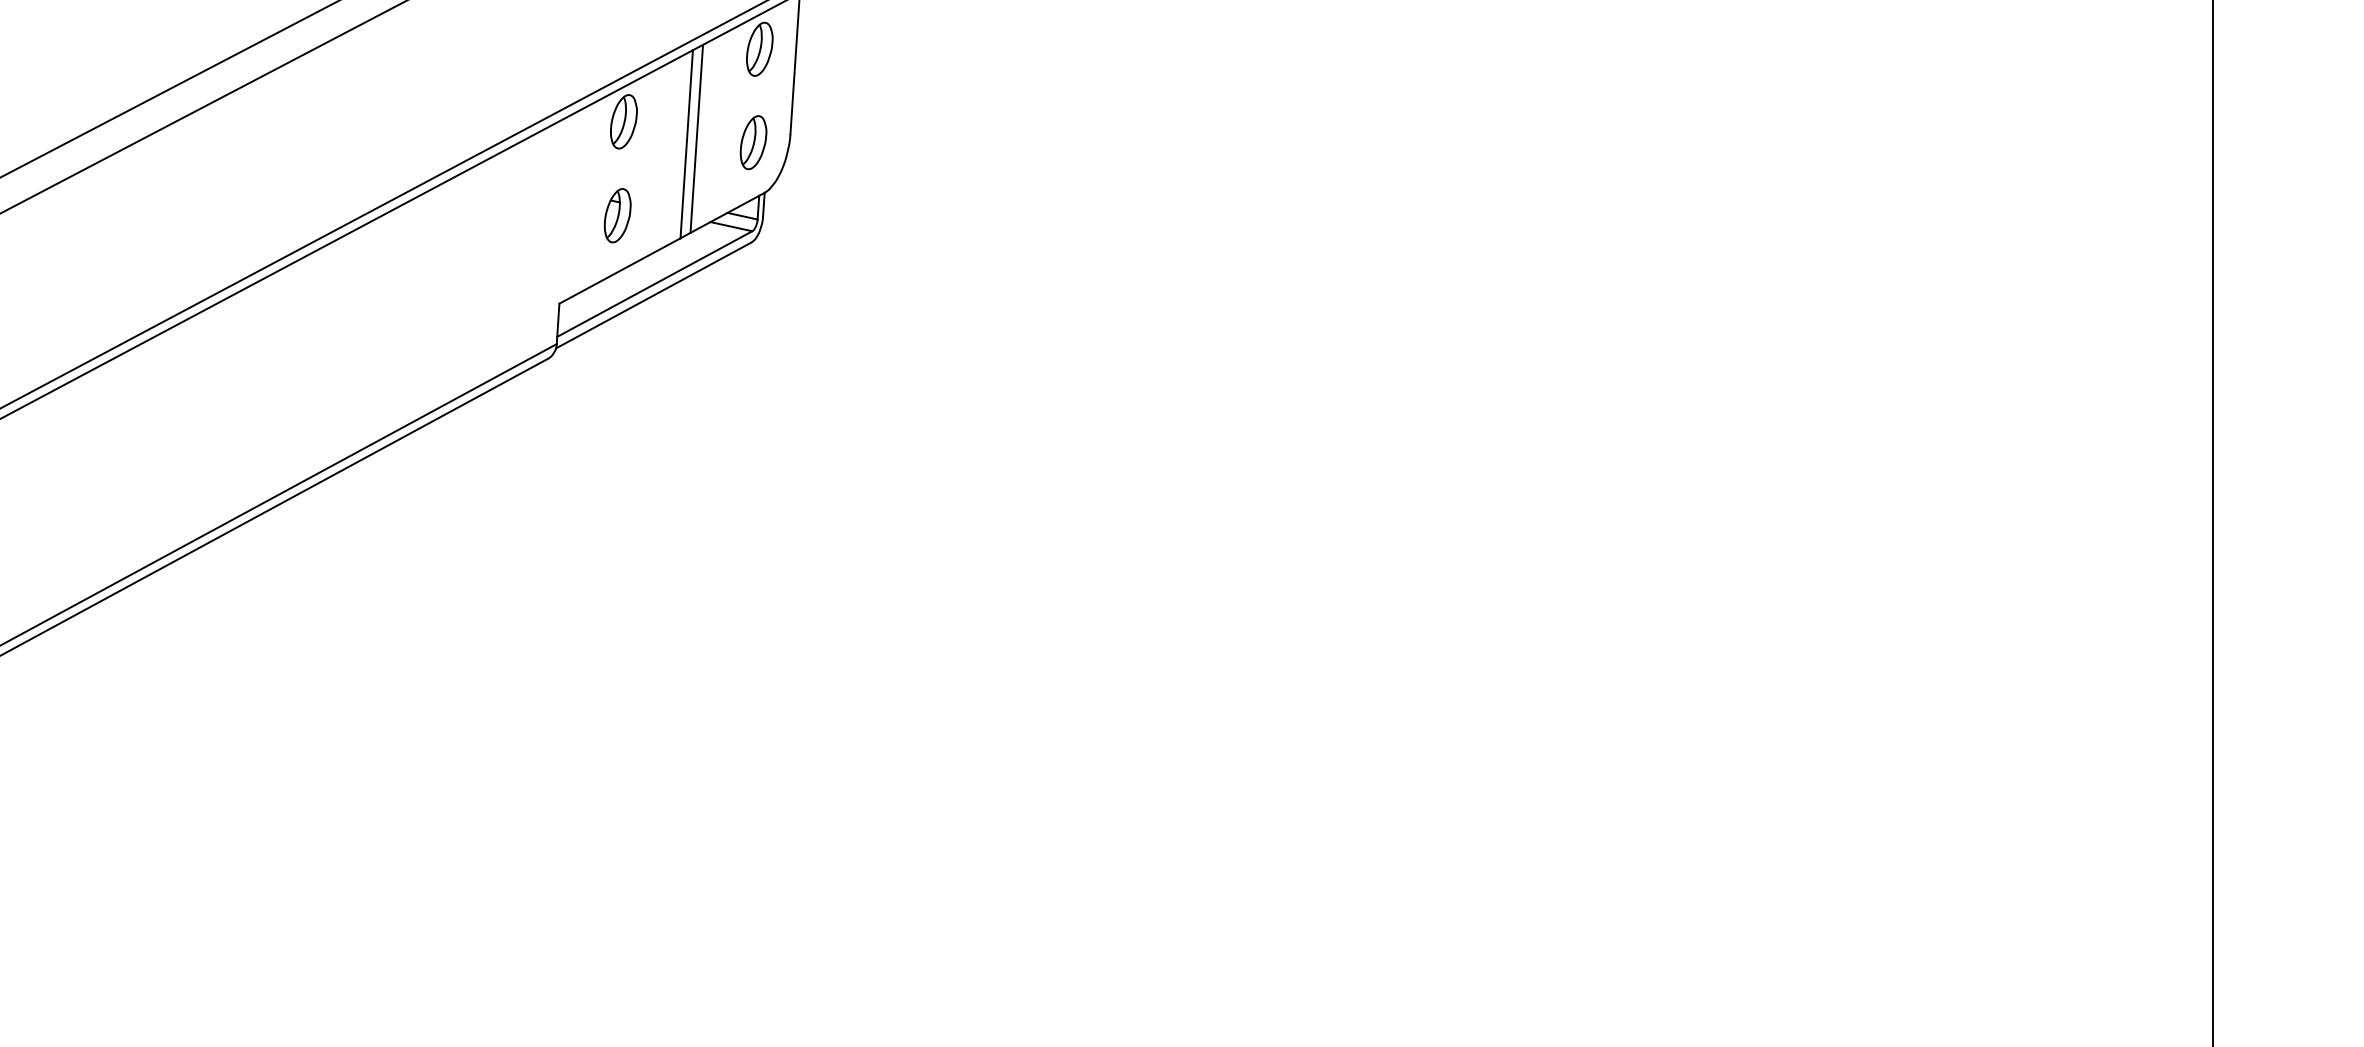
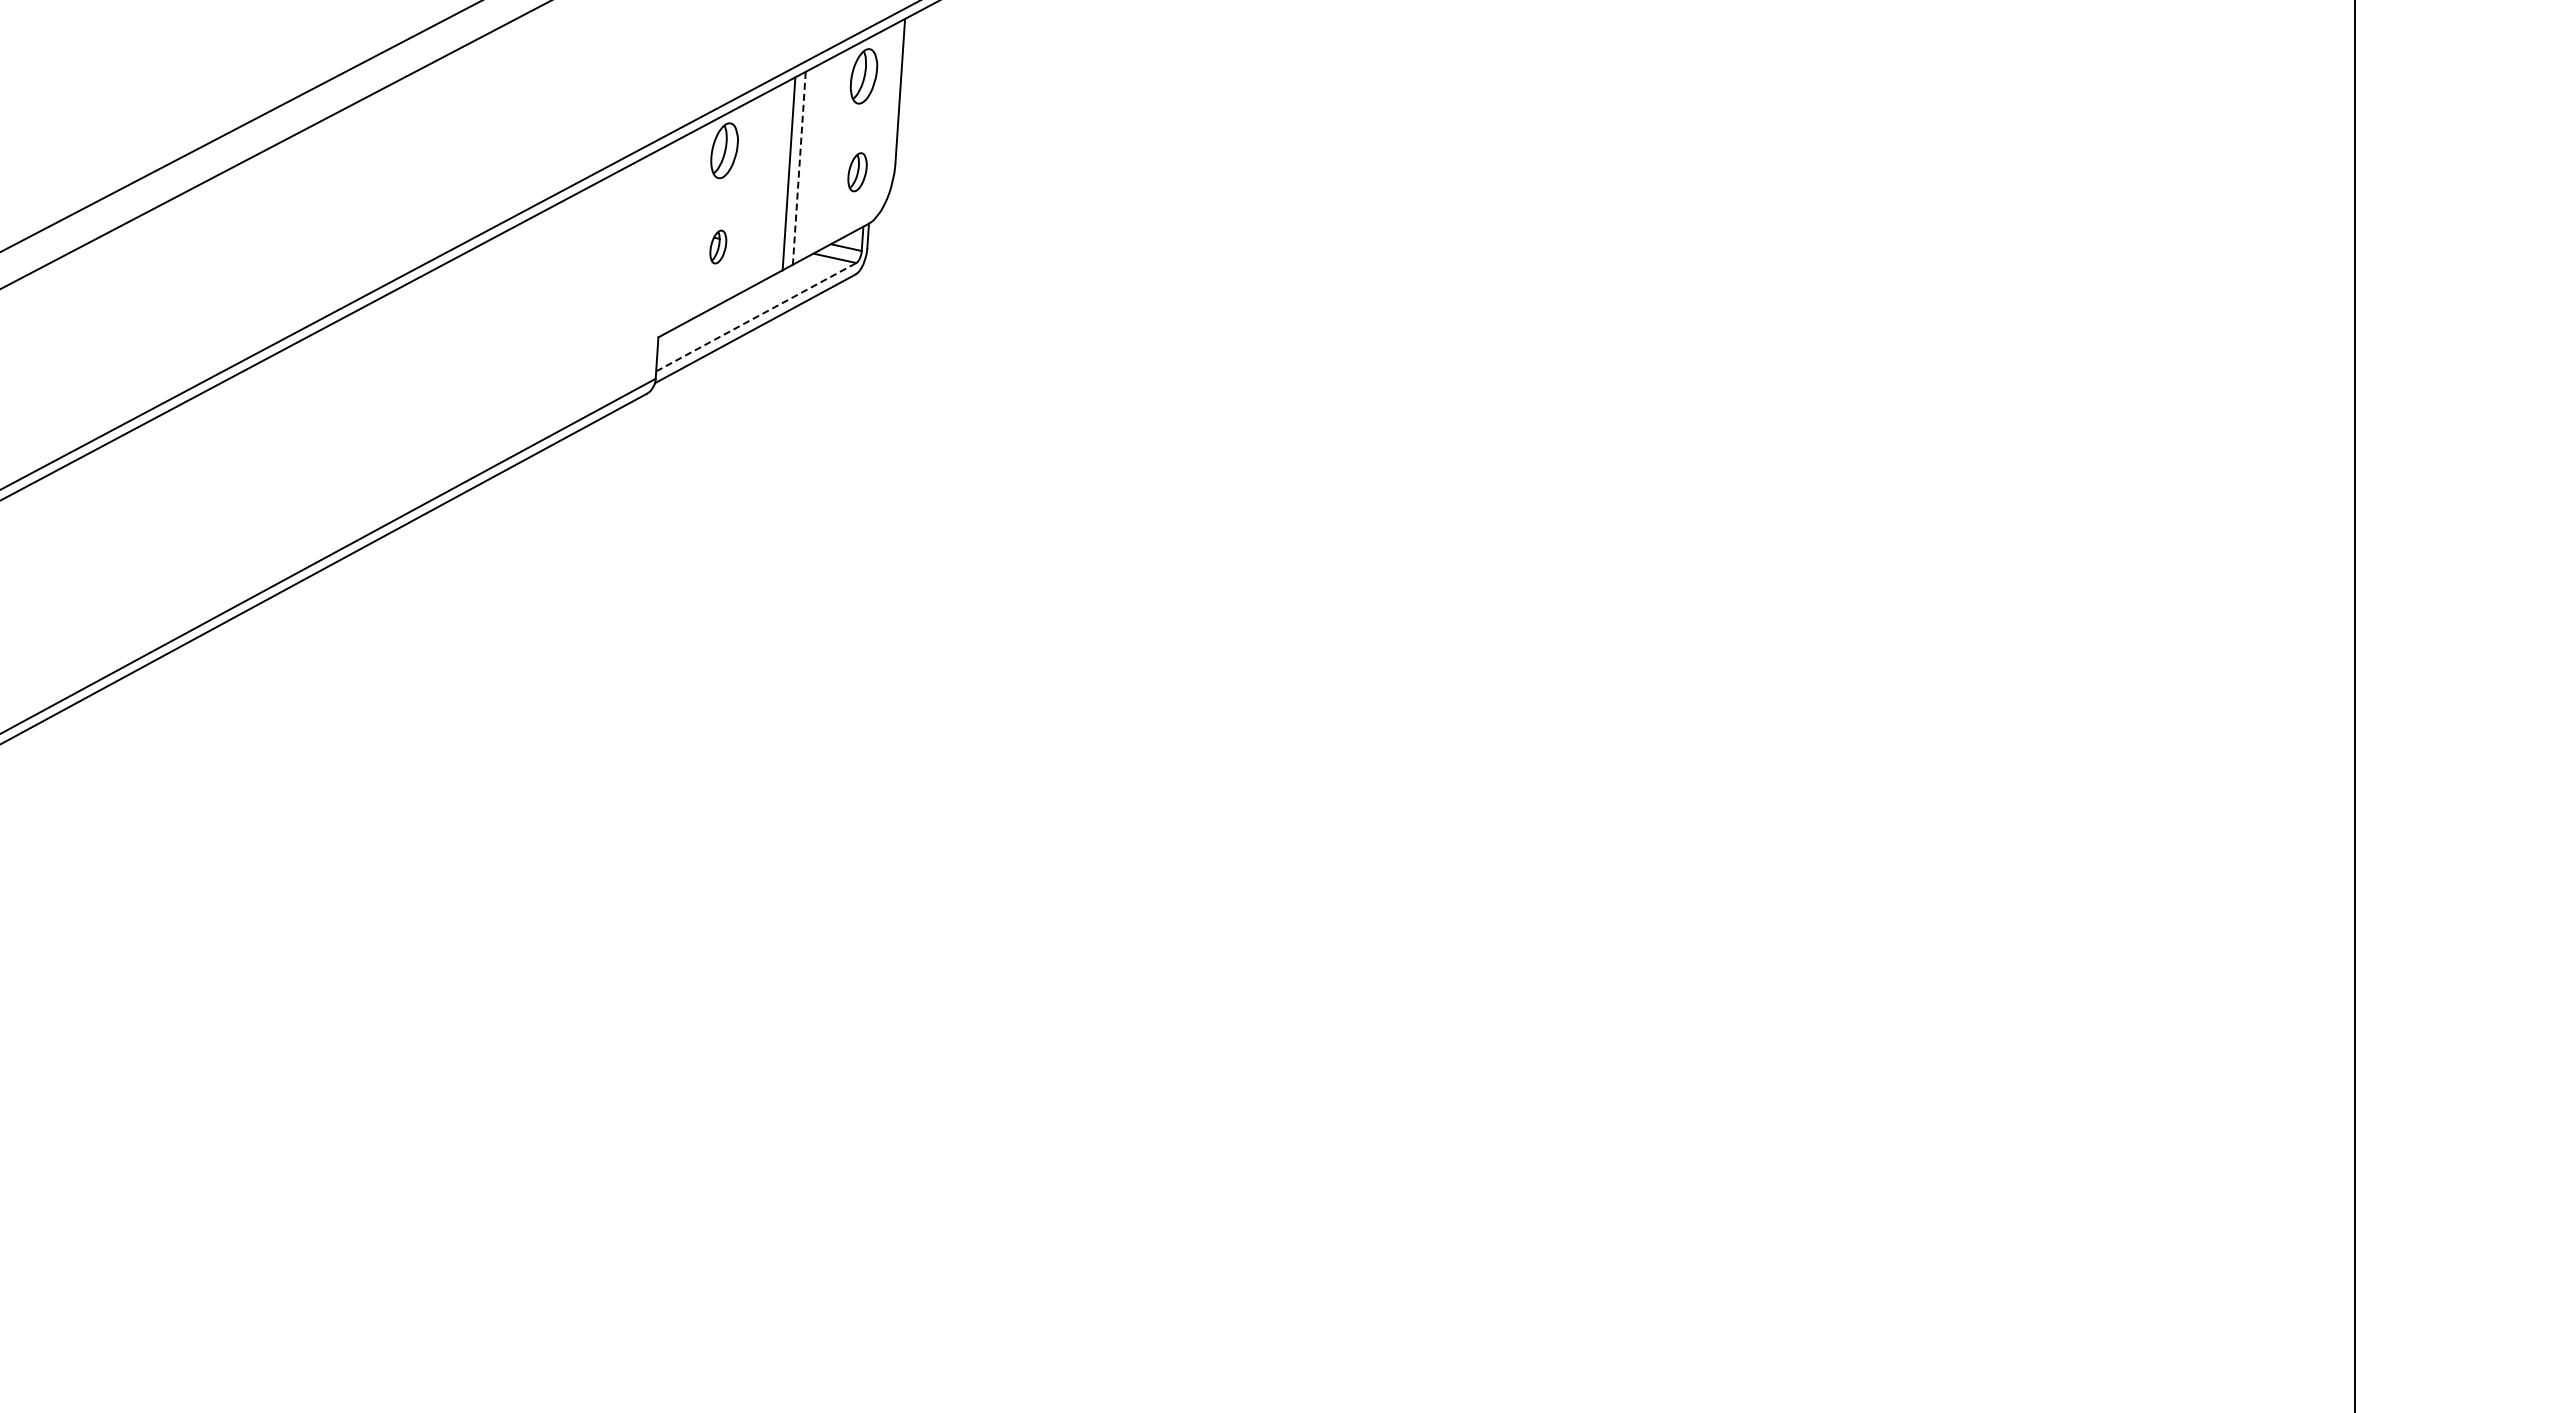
line: (696, 139) -> (799, 168), solid -> dashed
part: (753, 142) -> (857, 172), size x0.7
part: (617, 215) -> (718, 246), size x0.6
line: (655, 284) -> (756, 317), solid -> dashed

